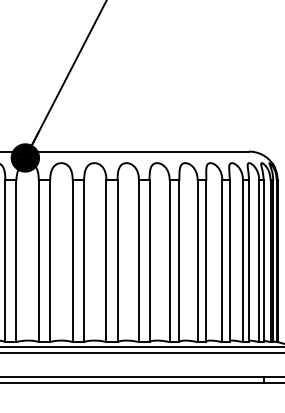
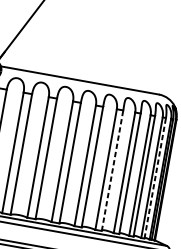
line: (206, 261) -> (112, 170), solid -> dashed
line: (263, 261) -> (155, 178), solid -> dashed

